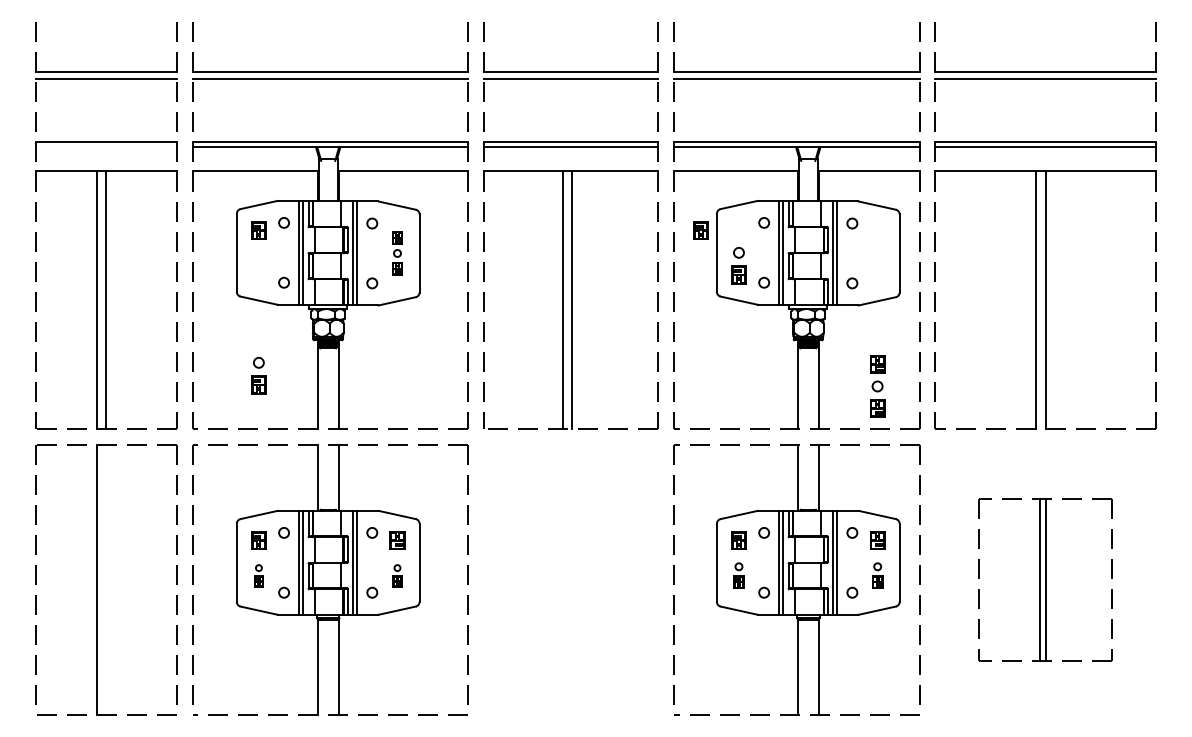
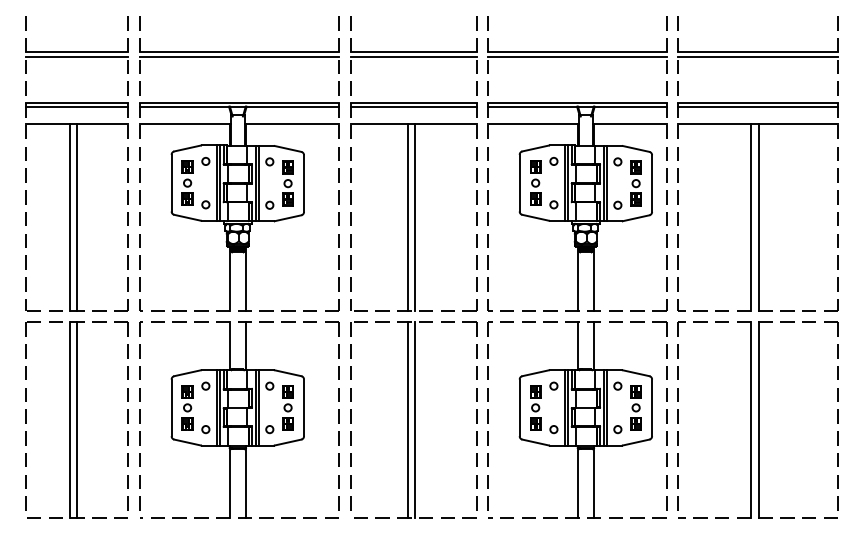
line: (106, 147) -> (77, 106), added
part: (700, 230) -> (535, 166), moved
part: (397, 253) -> (288, 183), size x1.43
part: (258, 375) -> (187, 192), moved
part: (877, 386) -> (636, 183), moved
part: (258, 575) -> (187, 417), size x1.67
part: (397, 575) -> (288, 417), size x1.67
part: (738, 575) -> (535, 417), size x1.43
part: (877, 575) -> (636, 417), size x1.43
line: (106, 579) -> (77, 419), added
part: (570, 579) -> (413, 419), added
part: (1045, 579) -> (757, 419), size x1.67

